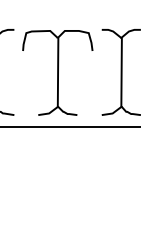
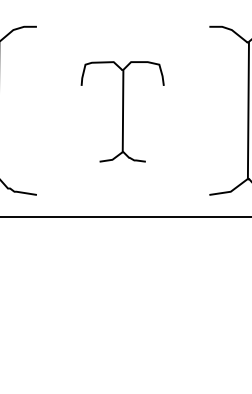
part: (57, 72) -> (121, 110), size x0.6

